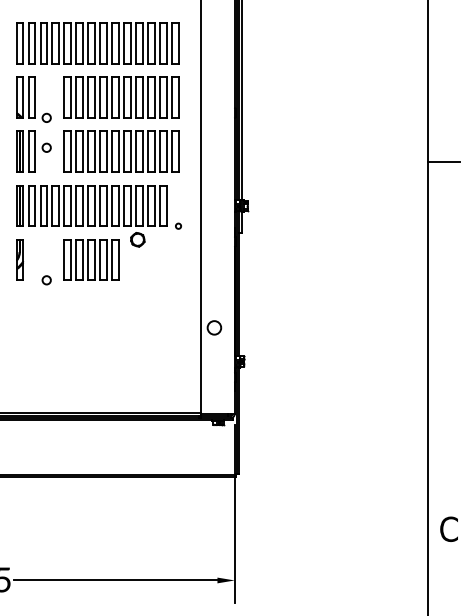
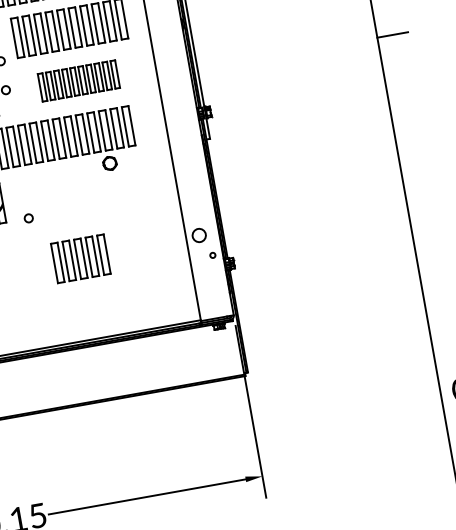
part: (121, 151) -> (78, 80), size x0.7
circle: (178, 225) -> (212, 254), moved
part: (91, 259) -> (80, 258), moved

